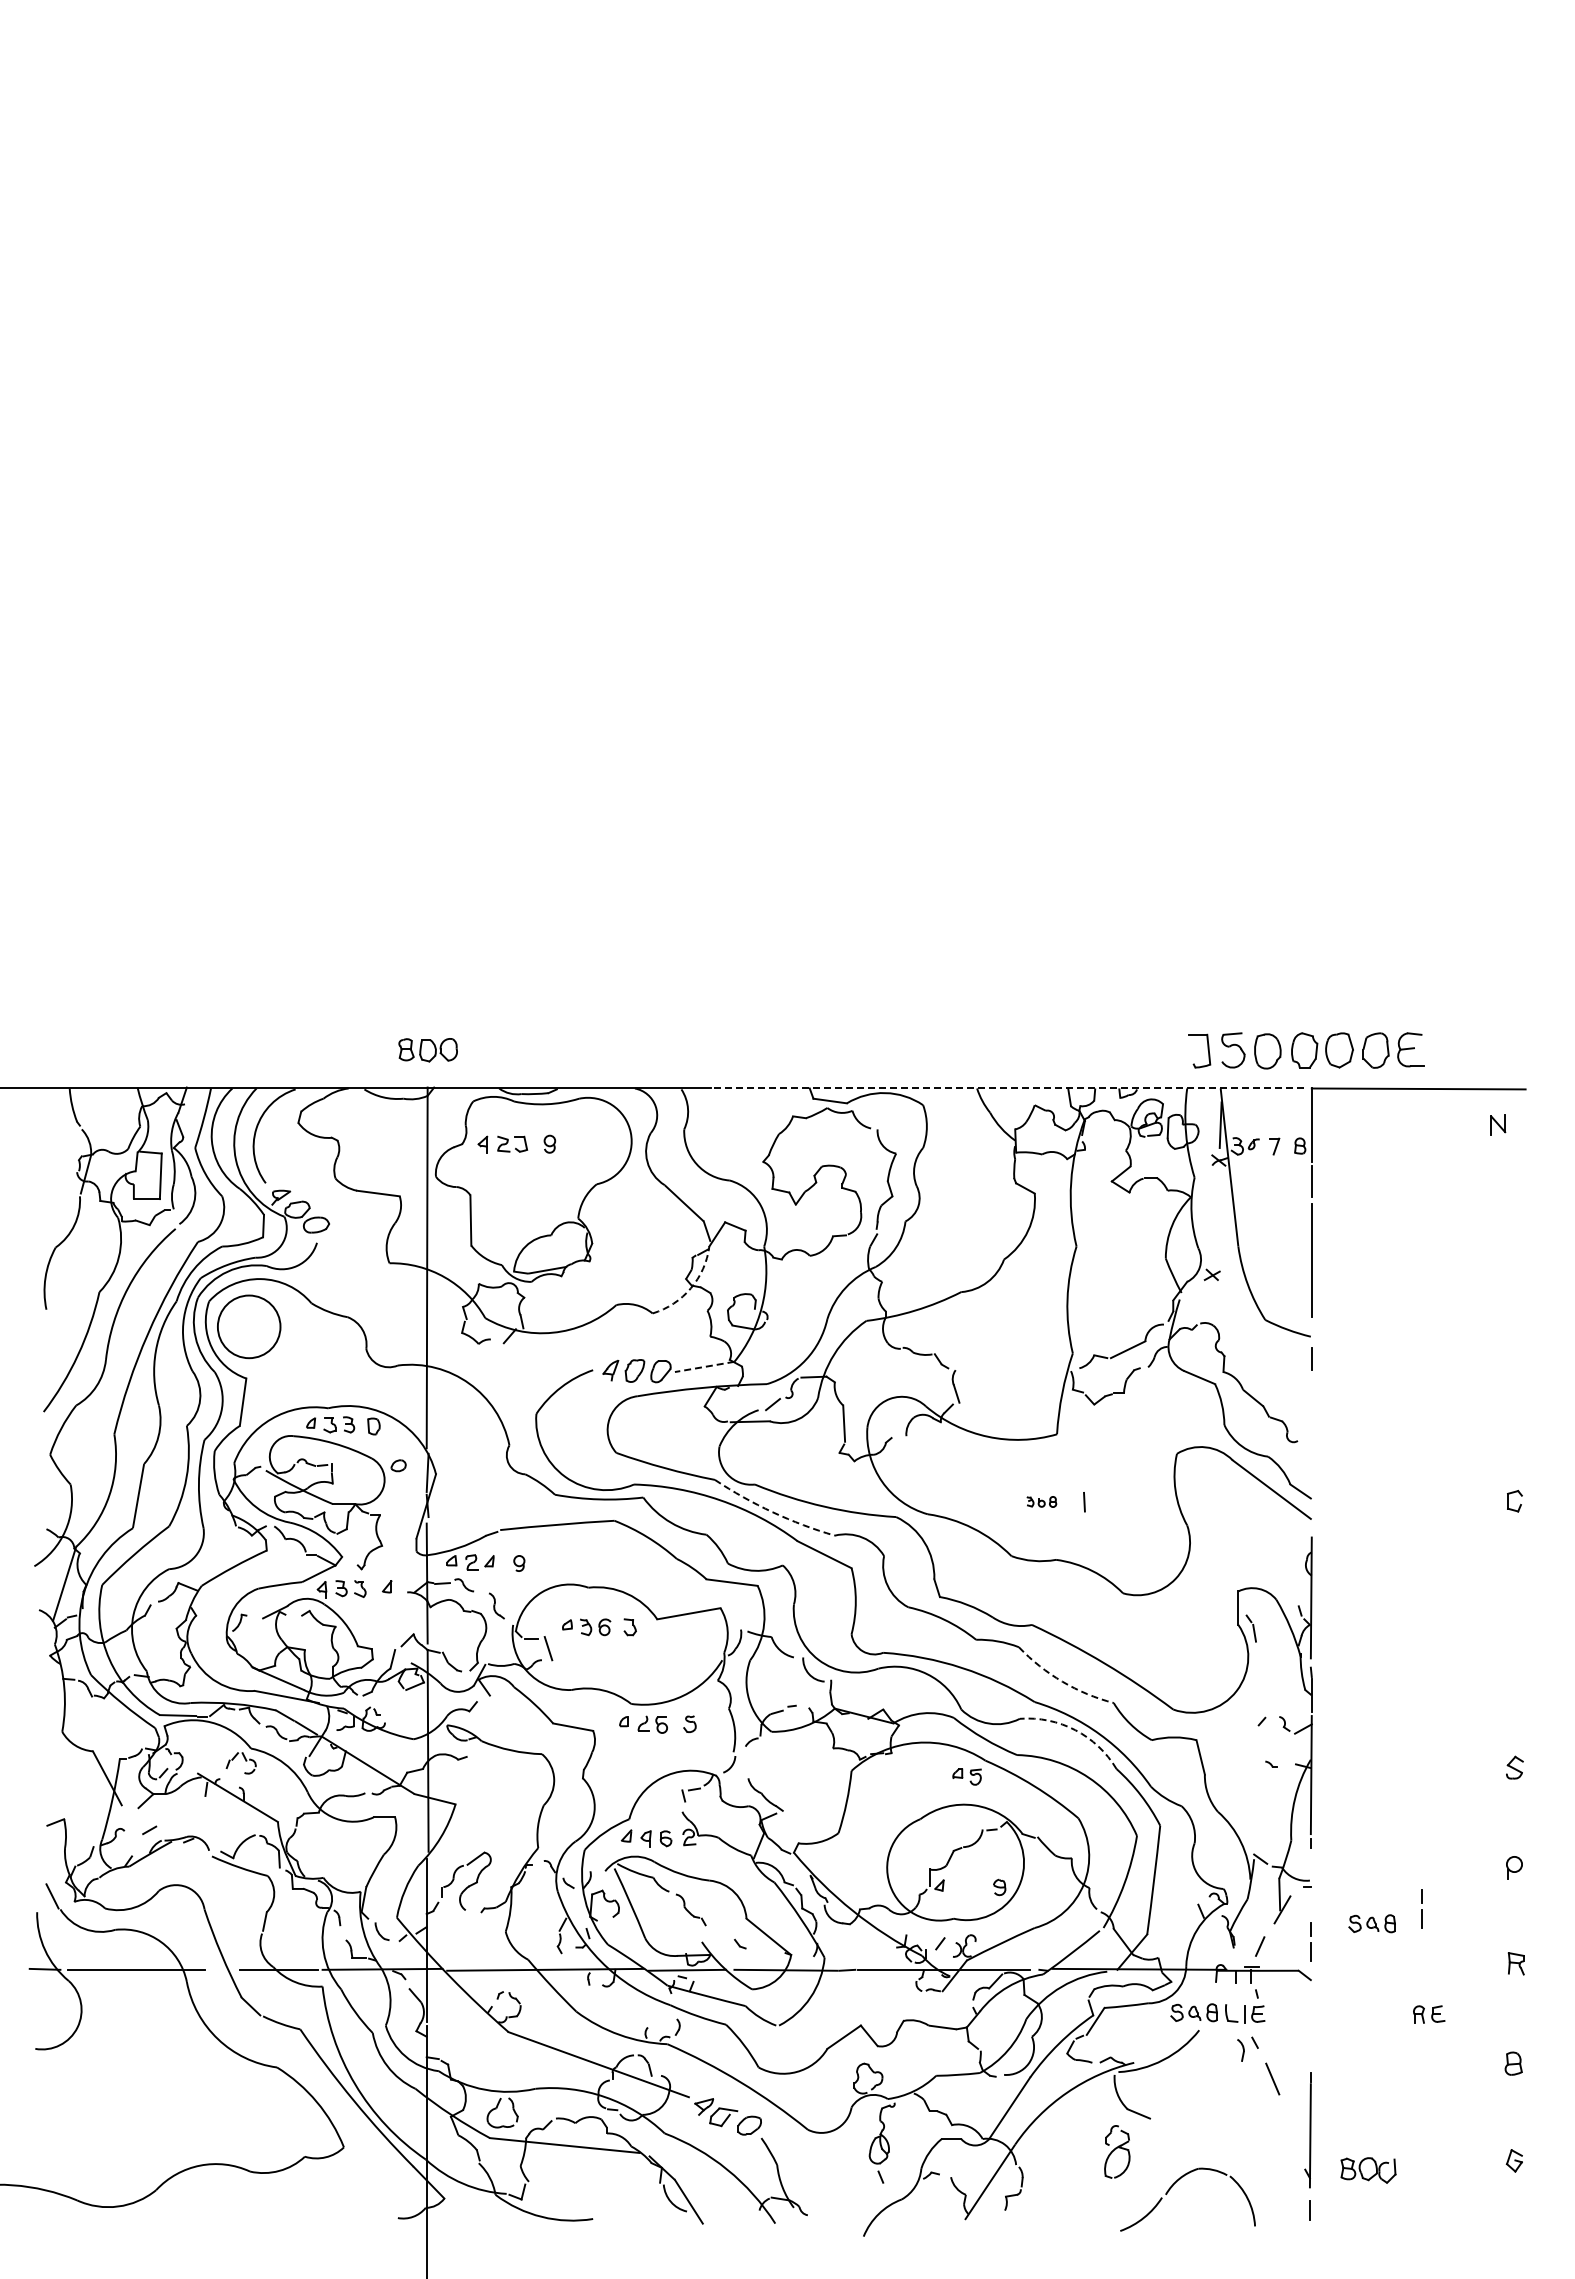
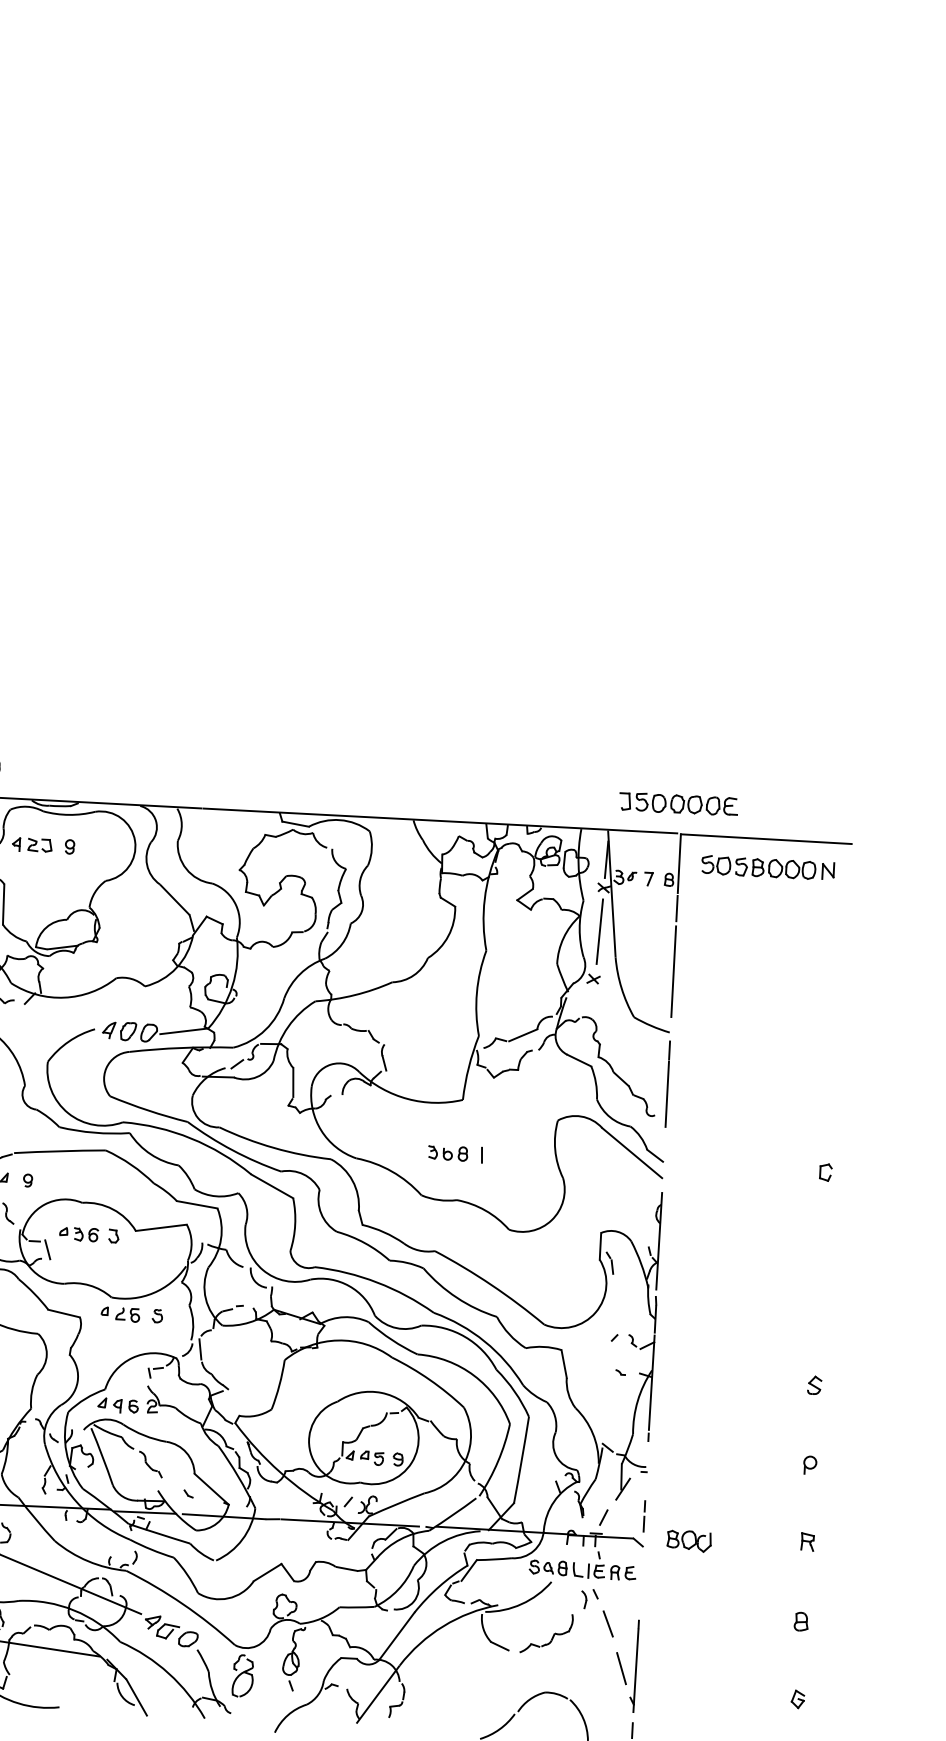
part: (1307, 1051) -> (679, 804), size x0.62
line: (1010, 1087) -> (440, 820), dashed -> solid
part: (1410, 1124) -> (758, 867), added
line: (1216, 1214) -> (599, 930), added
arc: (690, 1288) -> (176, 968), dashed -> solid
line: (704, 1367) -> (184, 1031), dashed -> solid
line: (1311, 1413) -> (667, 1093), added
part: (1041, 1501) -> (447, 1152), size x1.67
arc: (772, 1512) -> (232, 1150), dashed -> solid
arc: (1062, 1681) -> (456, 1297), dashed -> solid
arc: (1075, 1730) -> (465, 1337), dashed -> solid
line: (745, 1762) -> (200, 1349), added
part: (966, 1776) -> (371, 1458), moved
line: (1421, 1909) -> (734, 1494), removed
part: (1371, 1923) -> (693, 1503), removed
part: (1429, 2014) -> (623, 1573), moved
part: (1204, 2096) -> (553, 1635), added
line: (1291, 2133) -> (620, 1668), added
part: (1117, 2151) -> (243, 1675), moved
part: (1368, 2170) -> (689, 1541), moved

